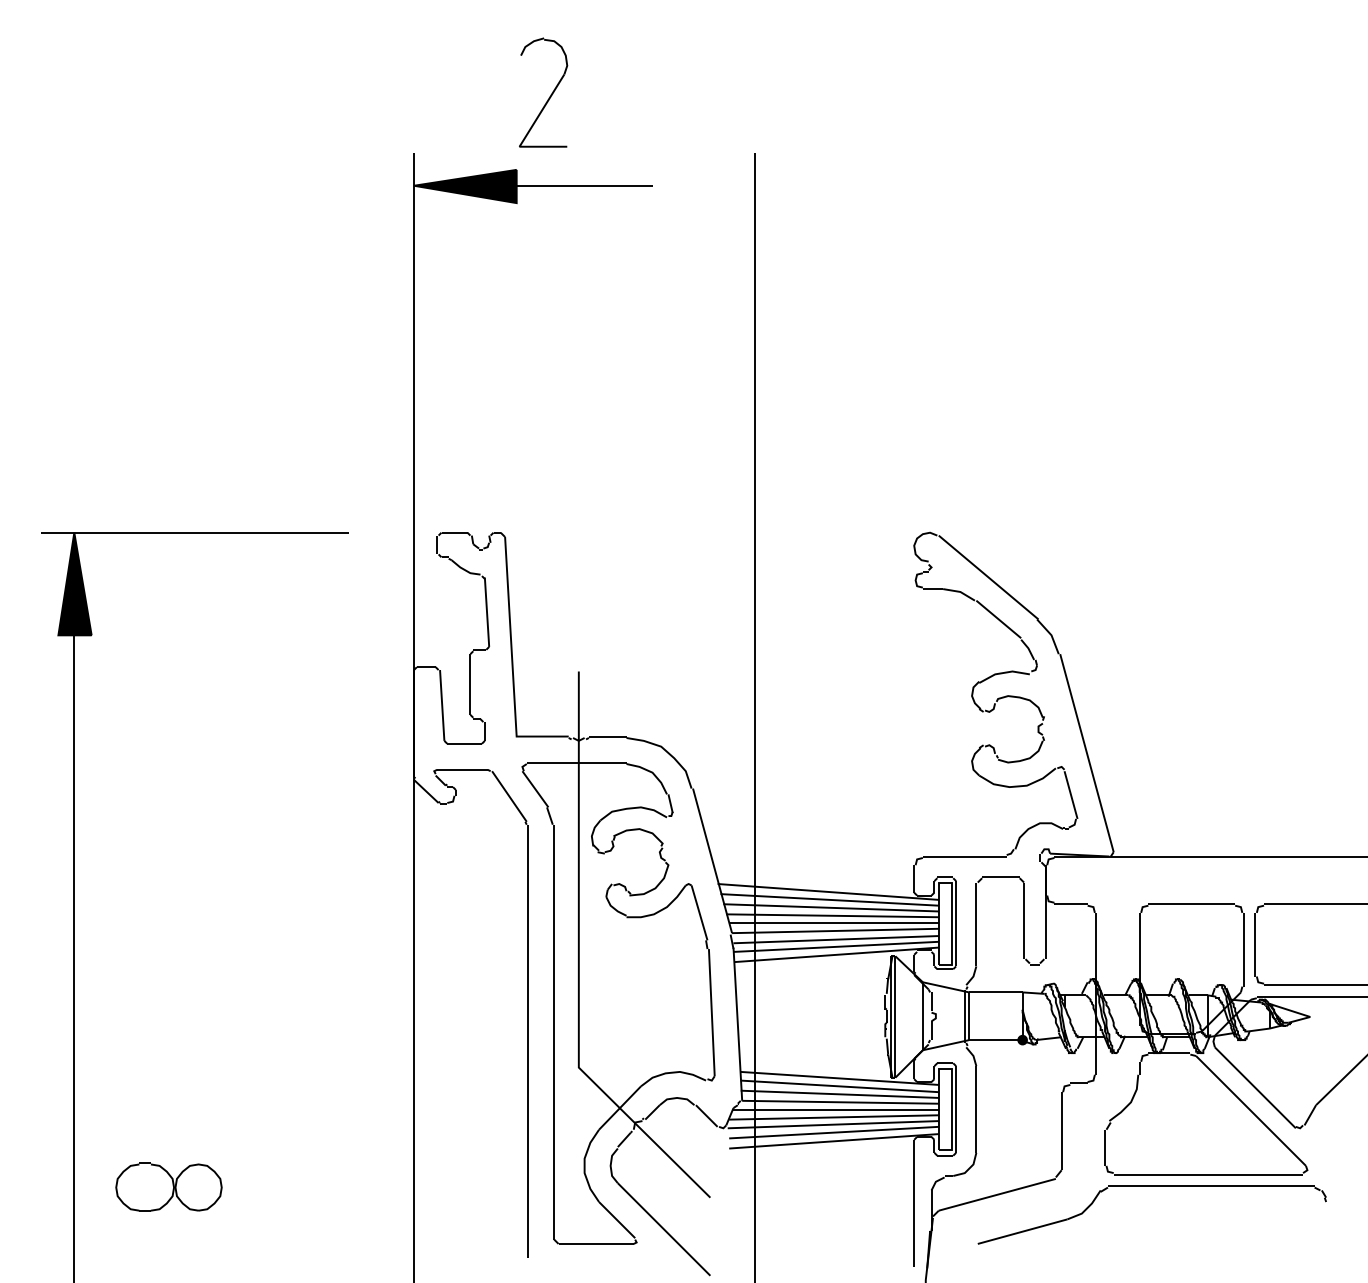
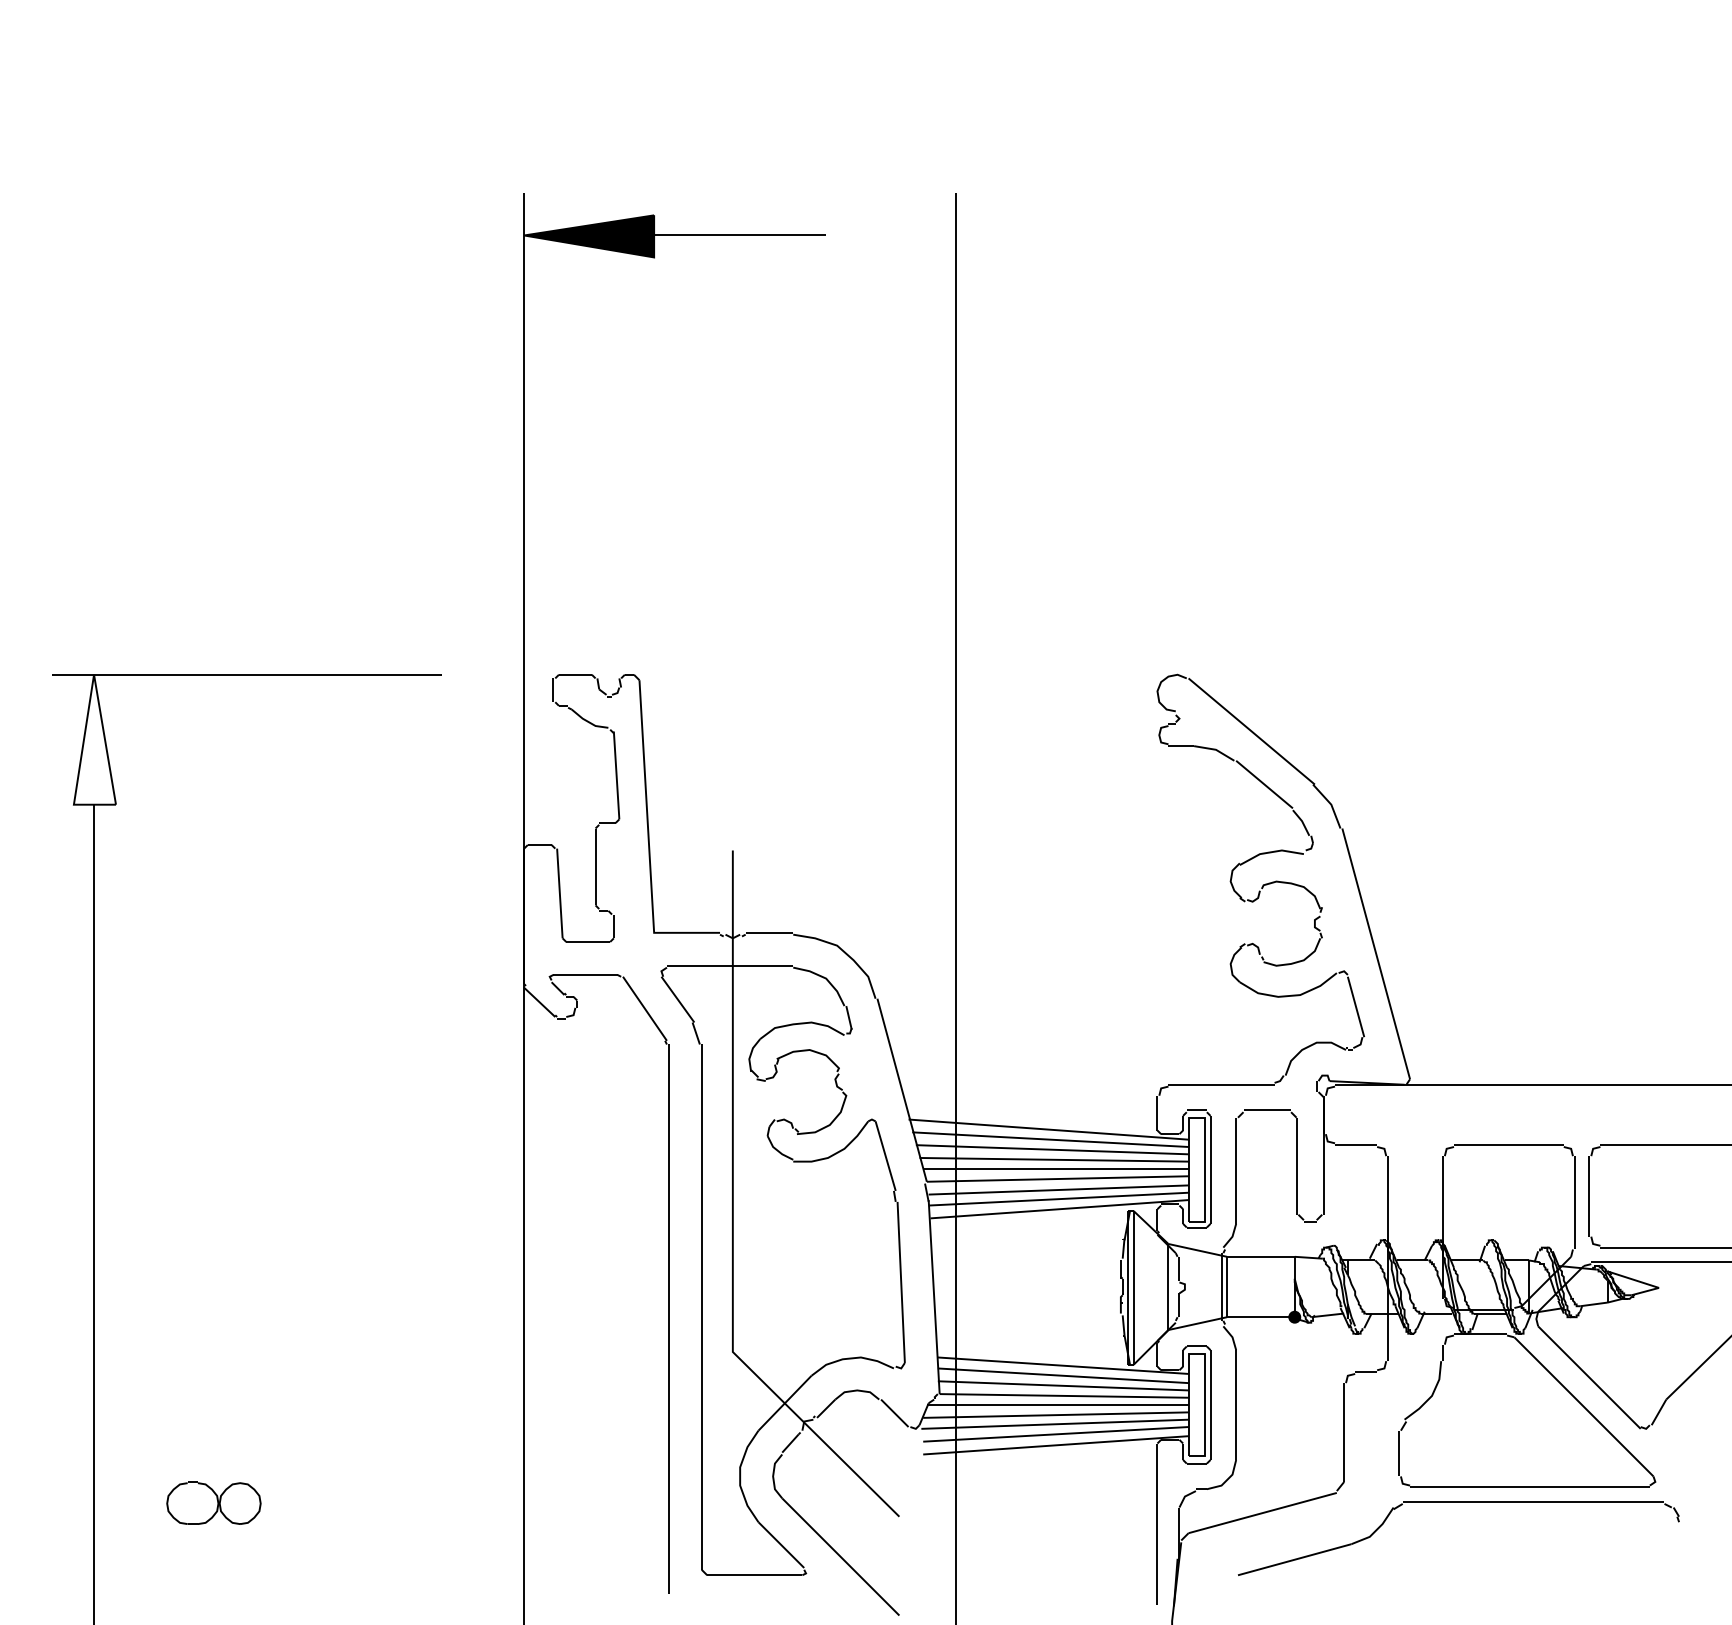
part: (550, 95) -> (696, 121), removed
fill: (74, 583) -> (94, 739), removed
part: (168, 1186) -> (213, 1502), size x0.7

